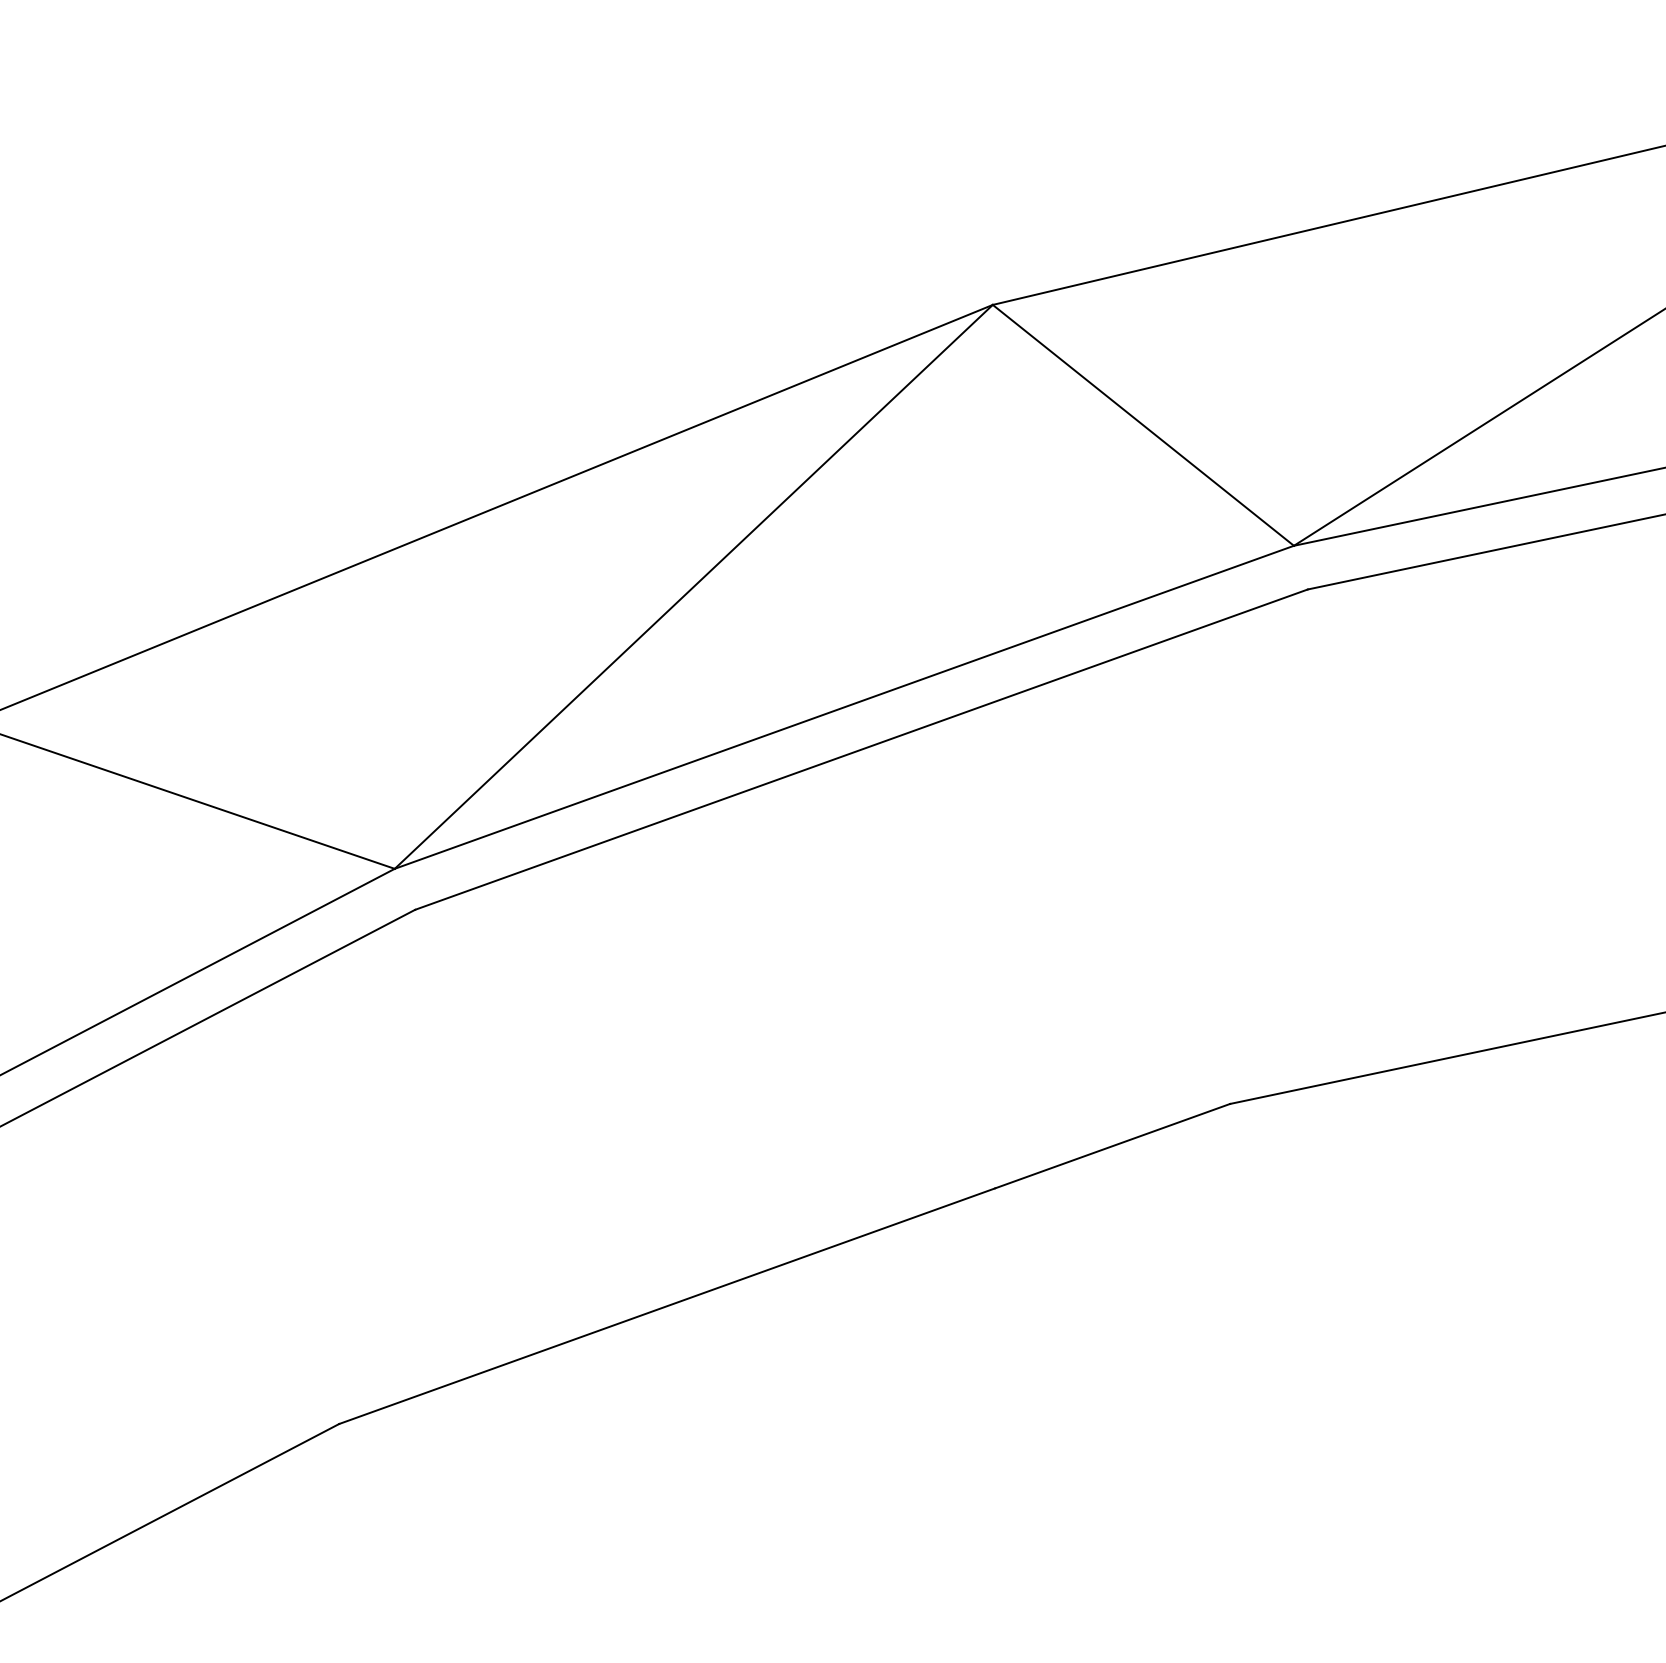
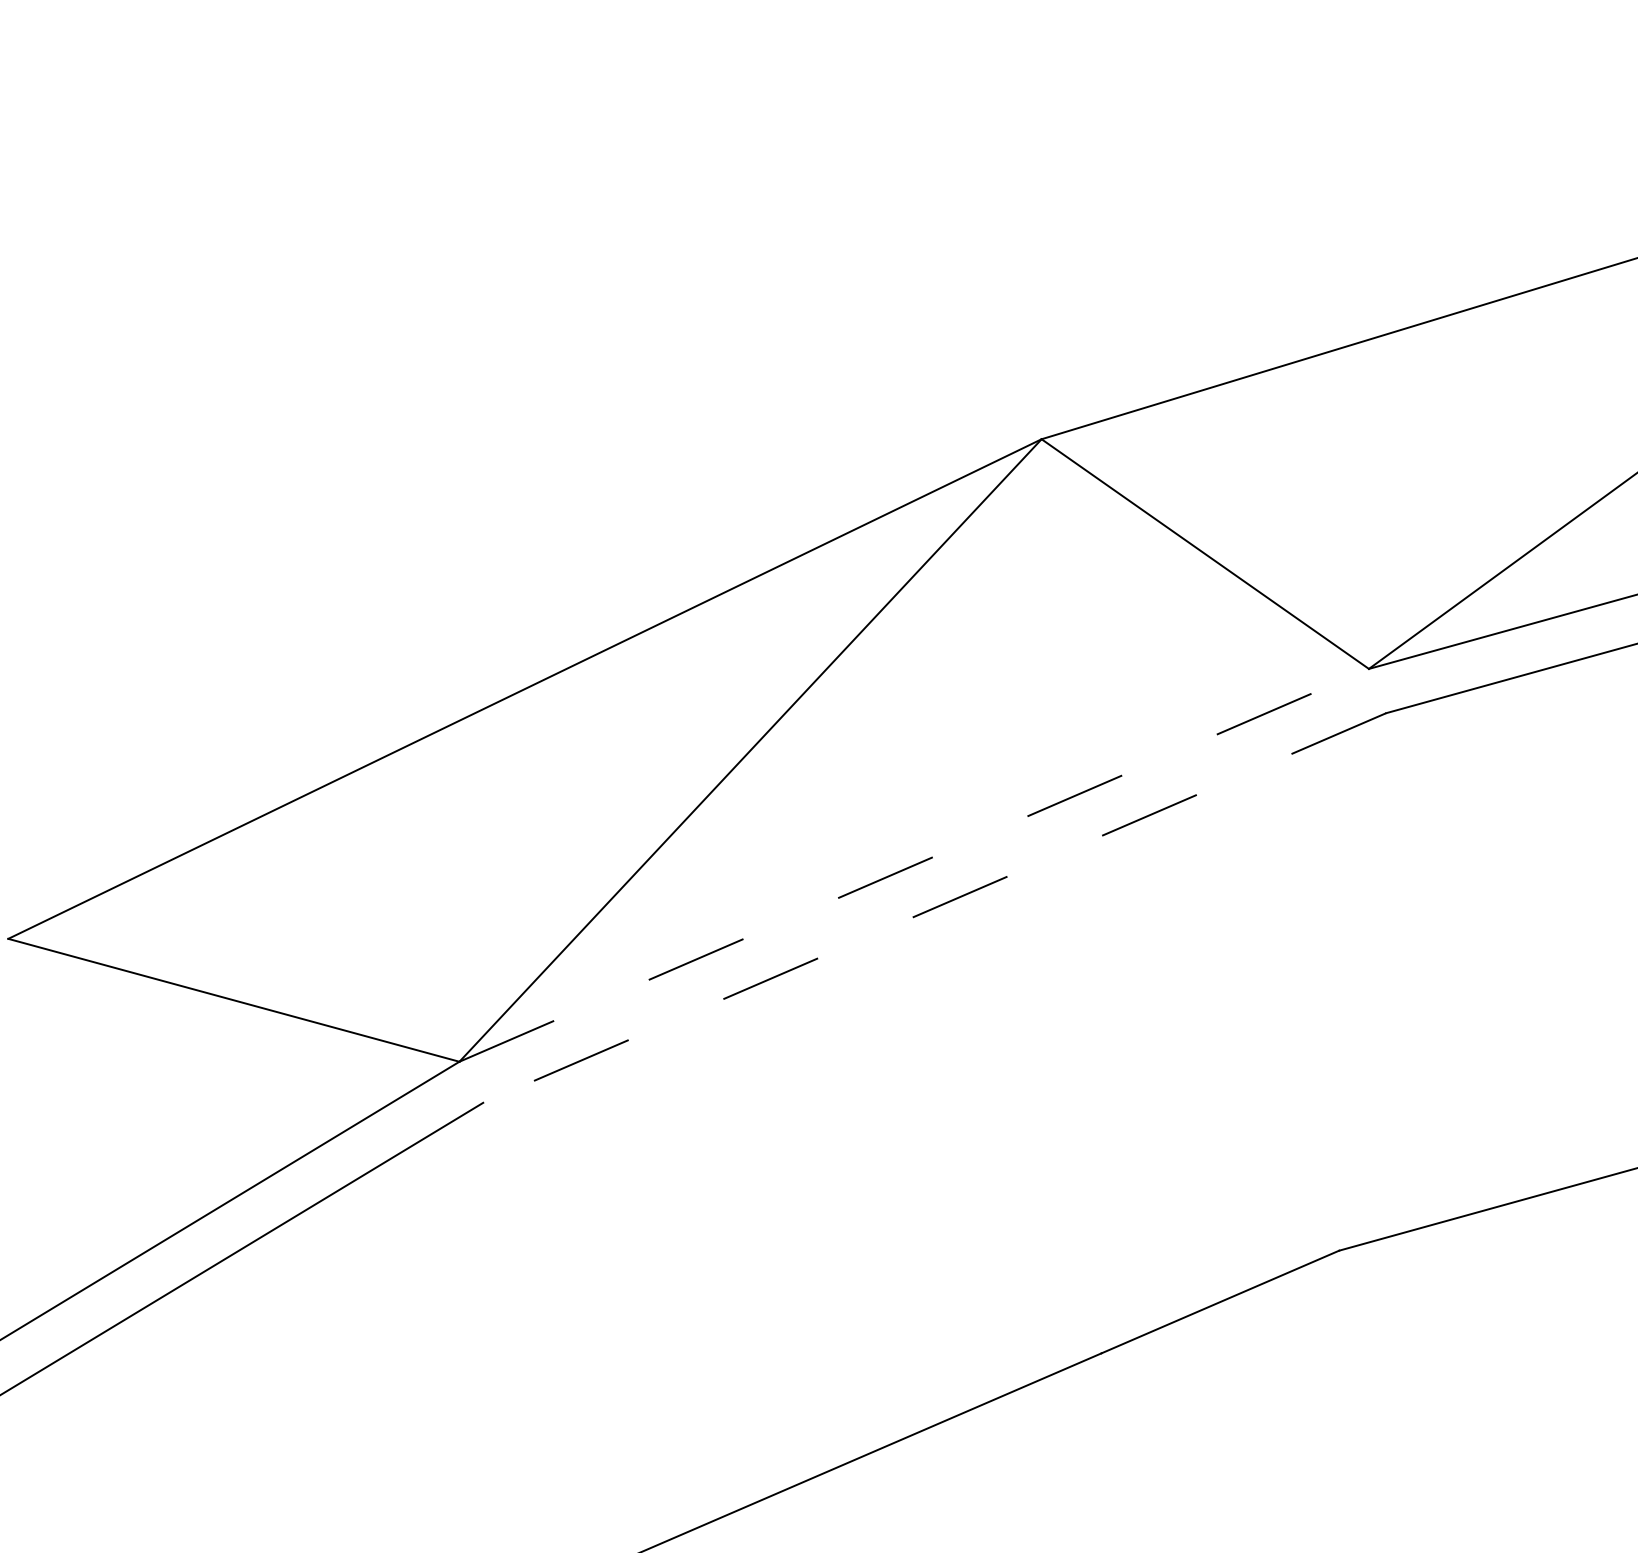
line: (844, 707) -> (914, 865), solid -> dashed
line: (861, 749) -> (934, 907), solid -> dashed

